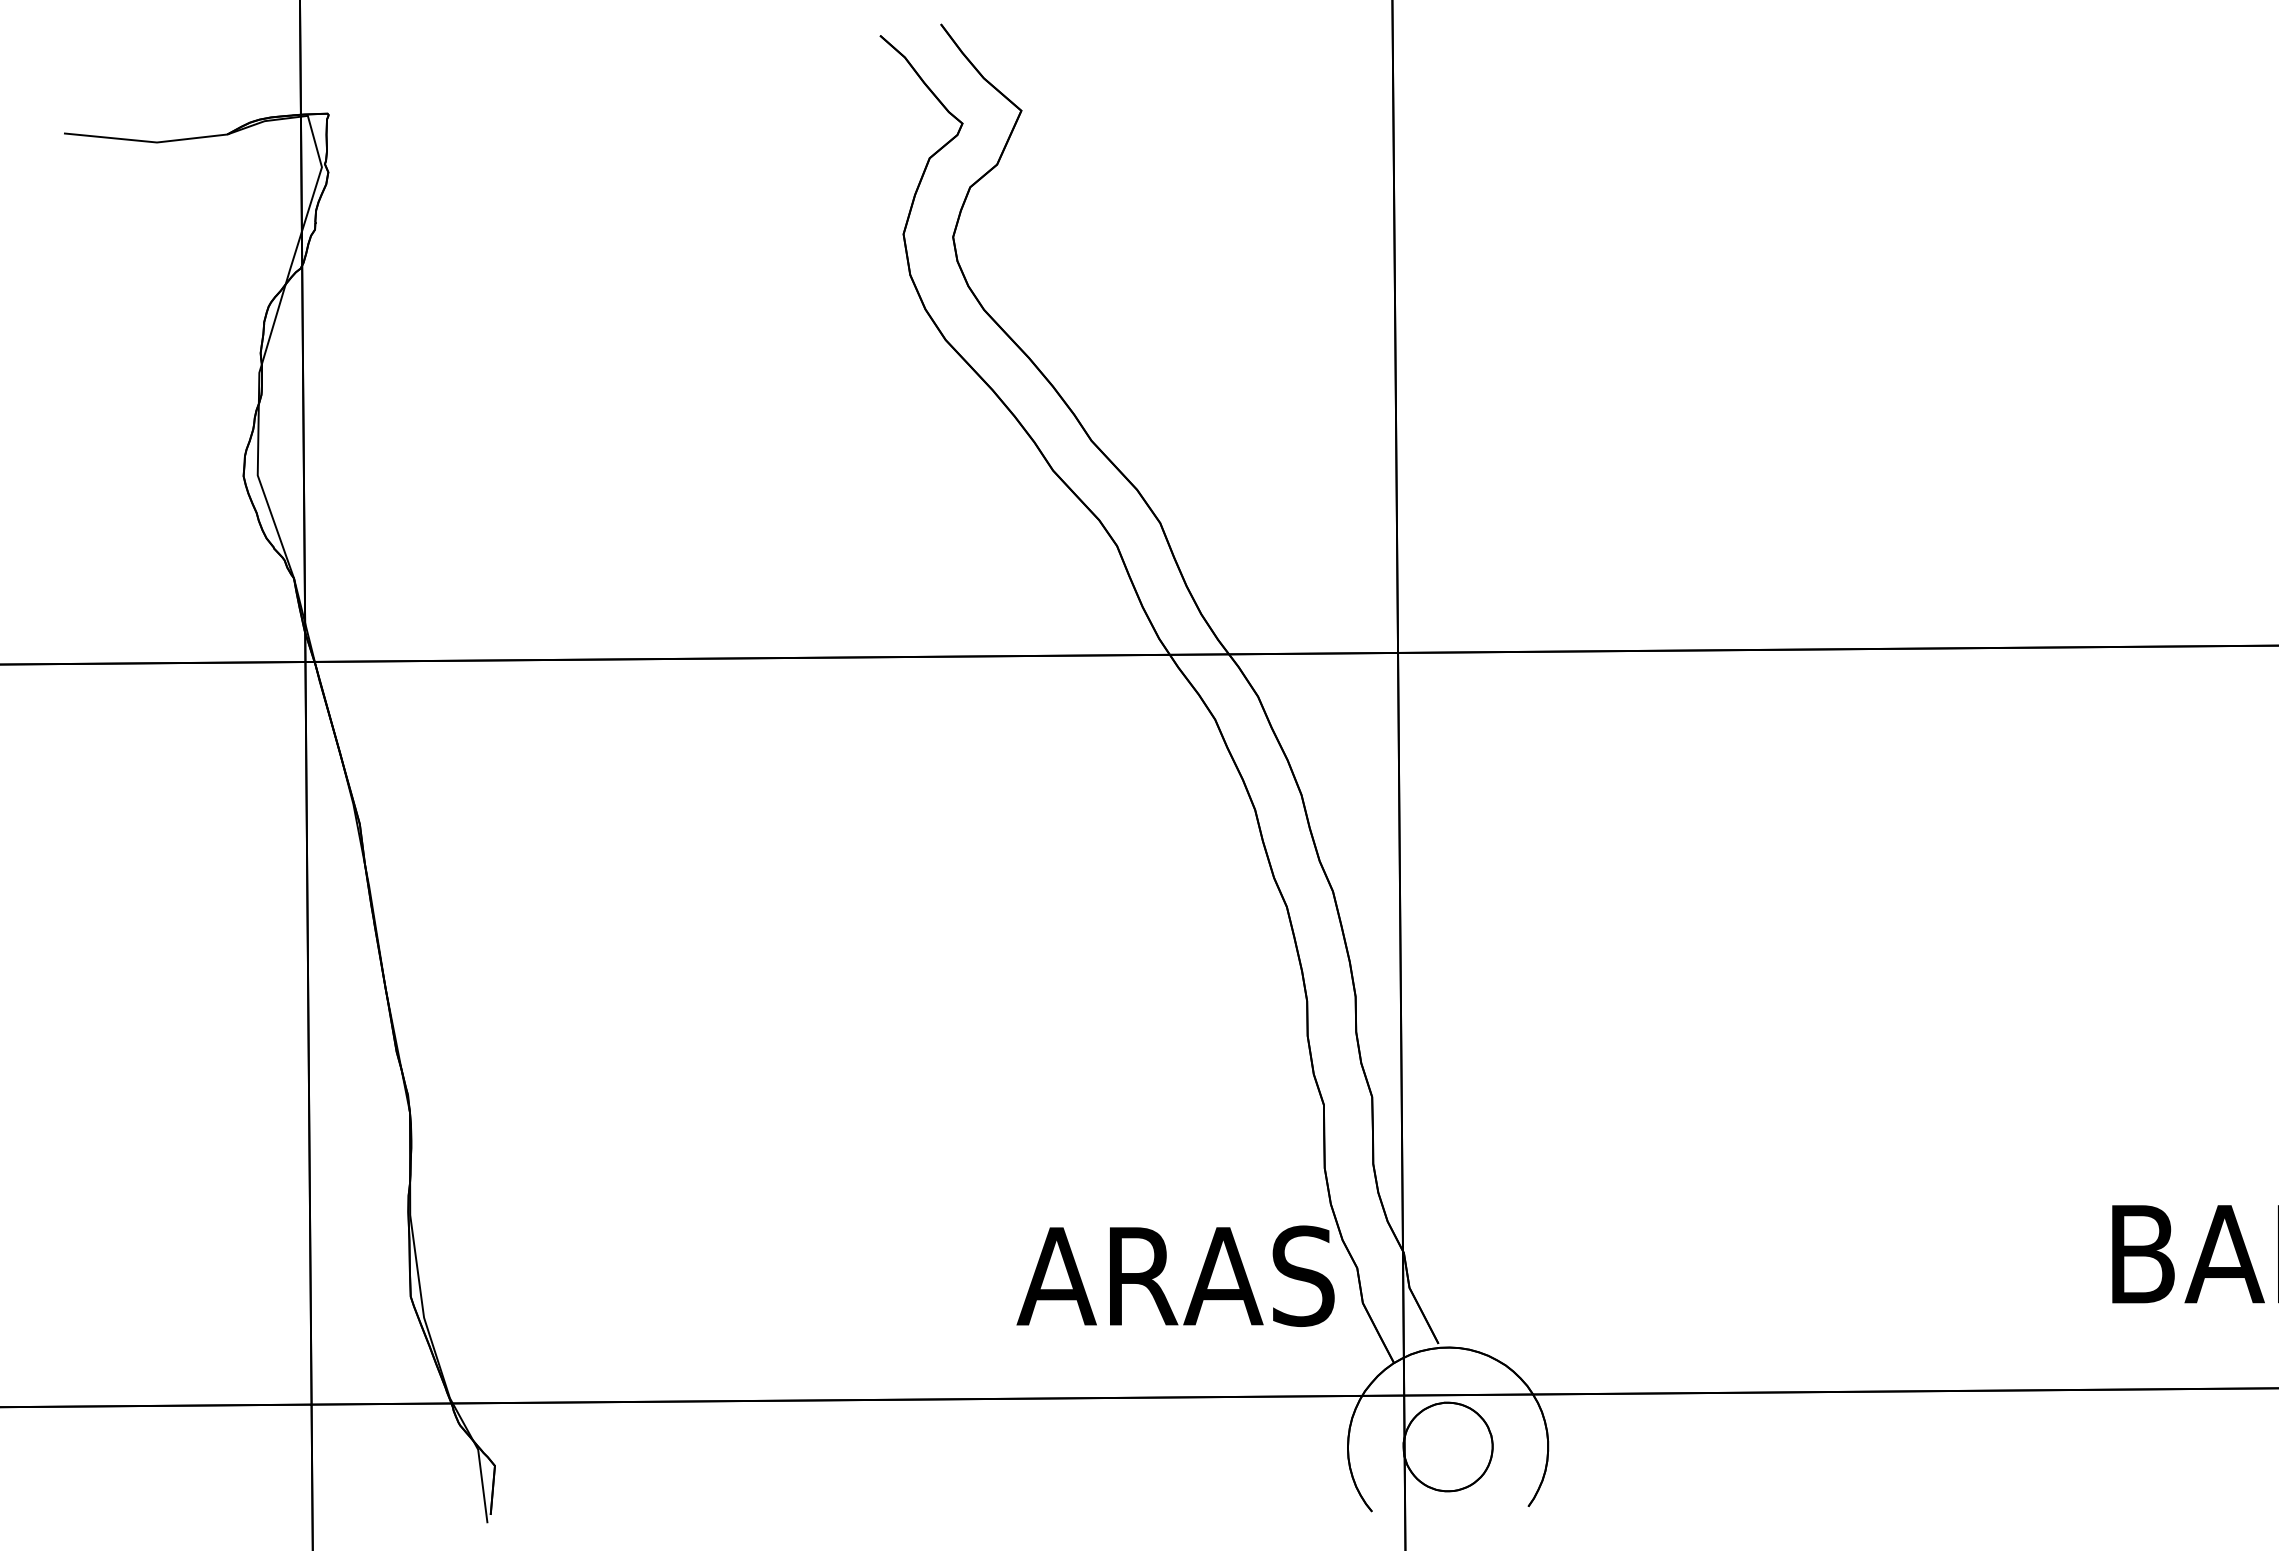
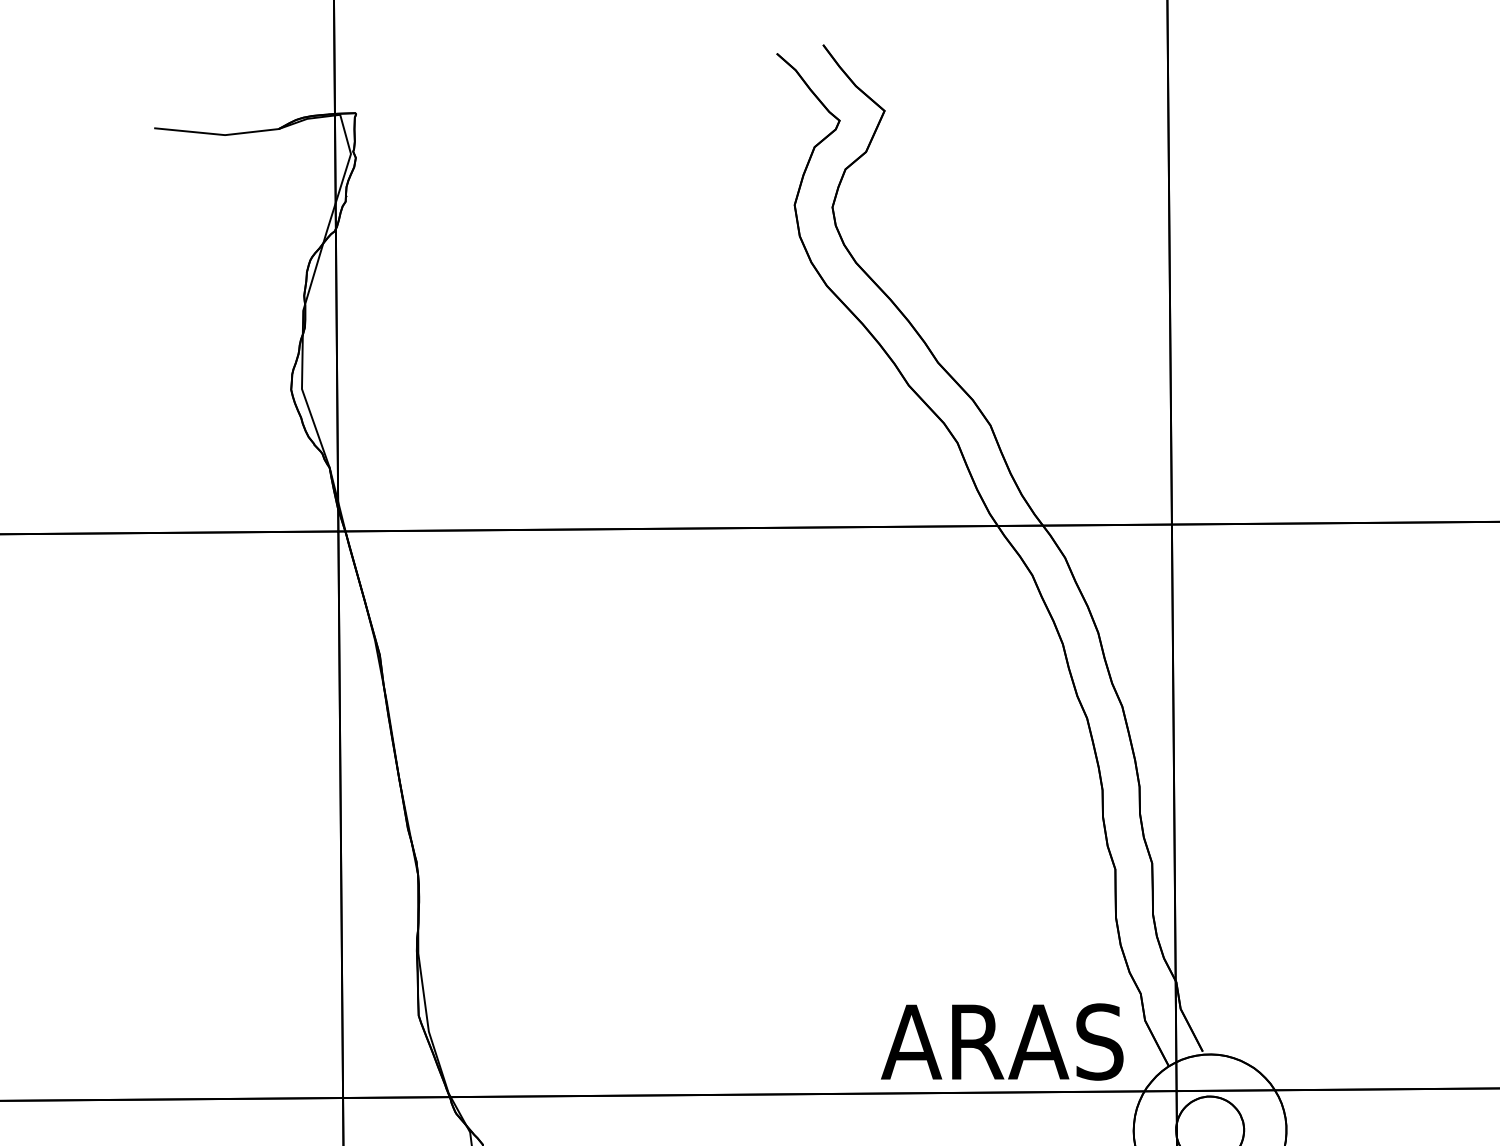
text: (1175, 1275) -> (1002, 1041), moved

